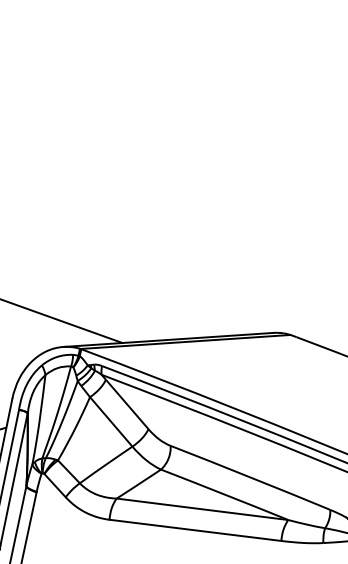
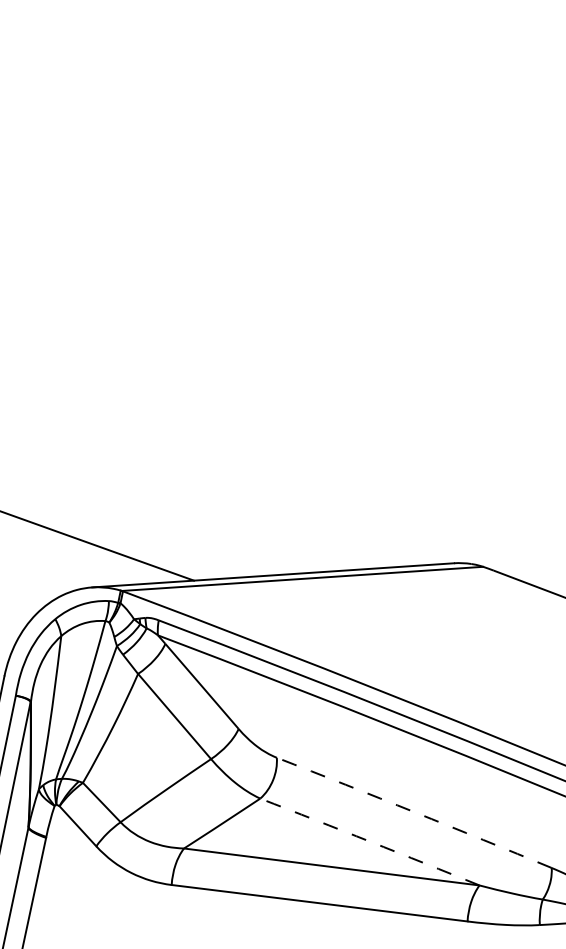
arc: (250, 477) -> (414, 812), solid -> dashed
arc: (224, 494) -> (369, 841), solid -> dashed

